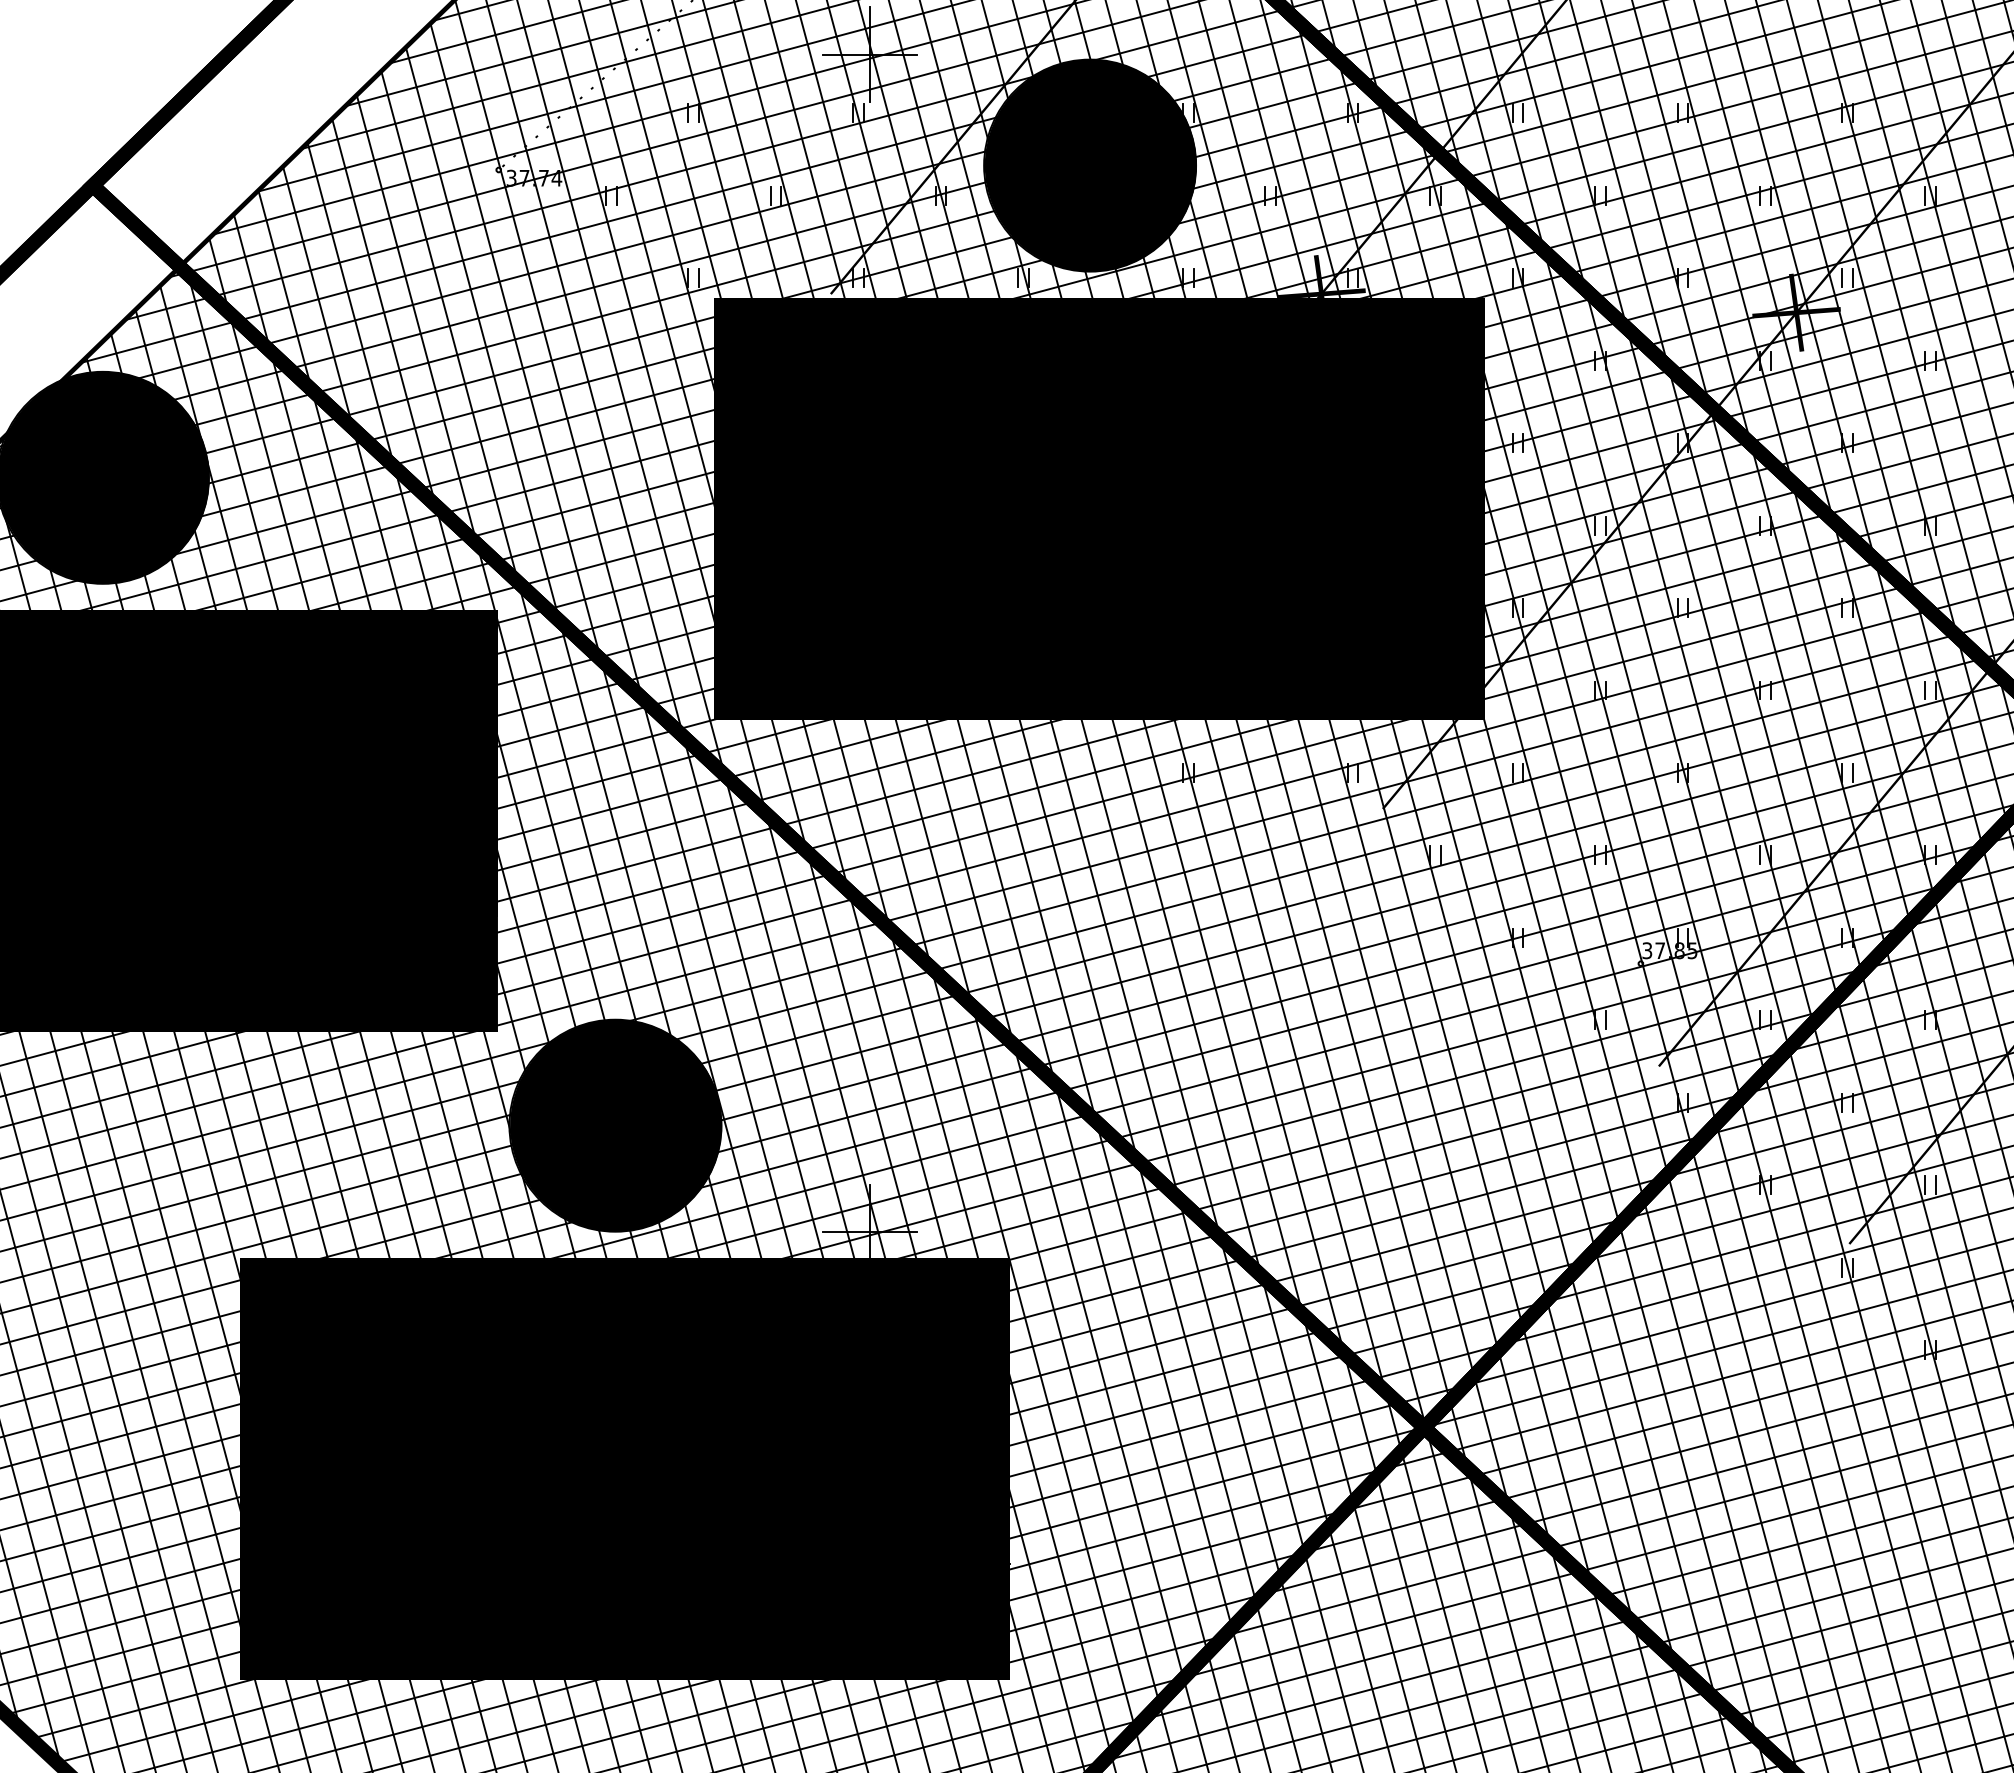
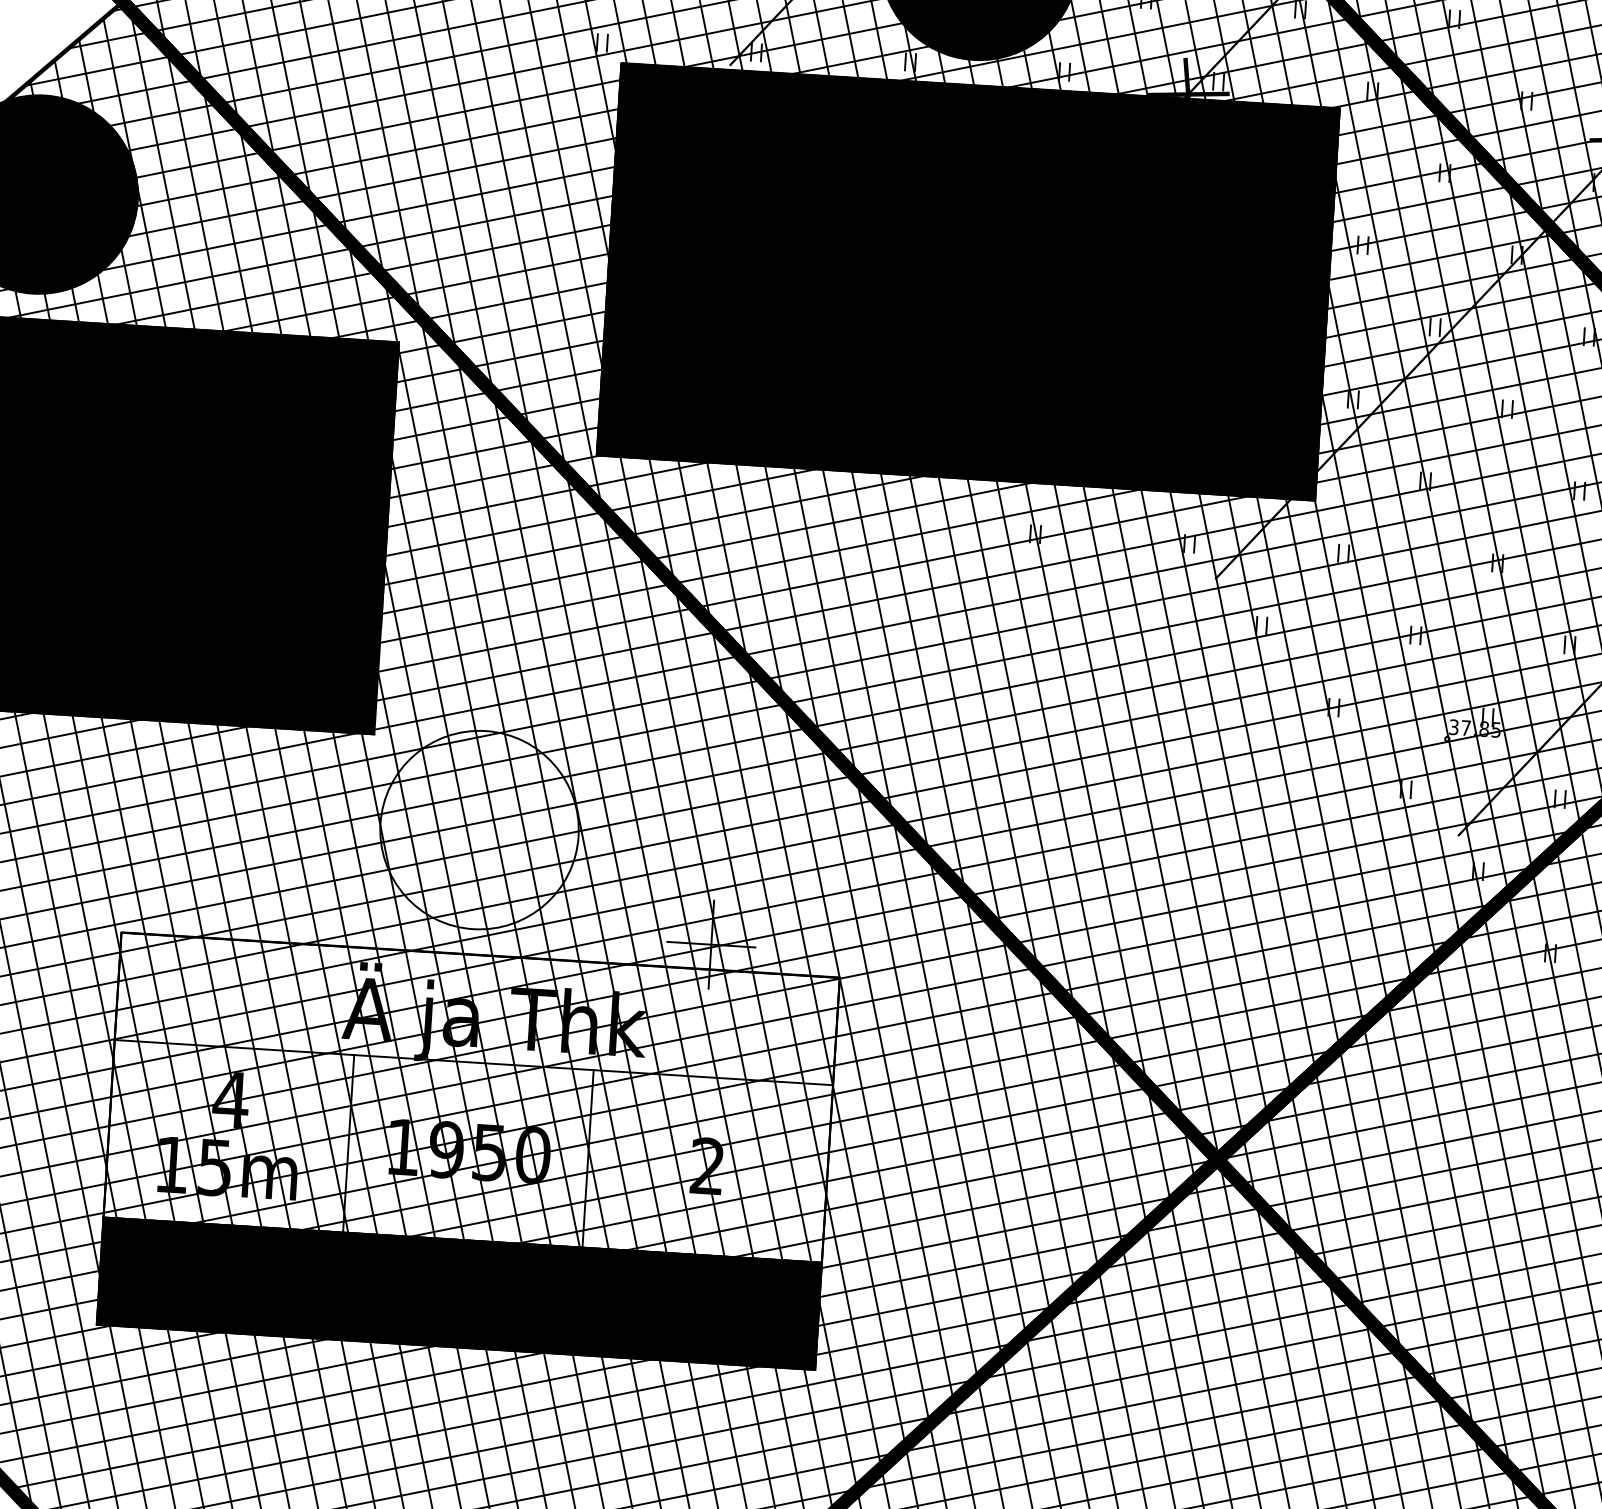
fill: (616, 1125) -> (480, 829), removed
fill: (624, 1411) -> (471, 1097), removed

